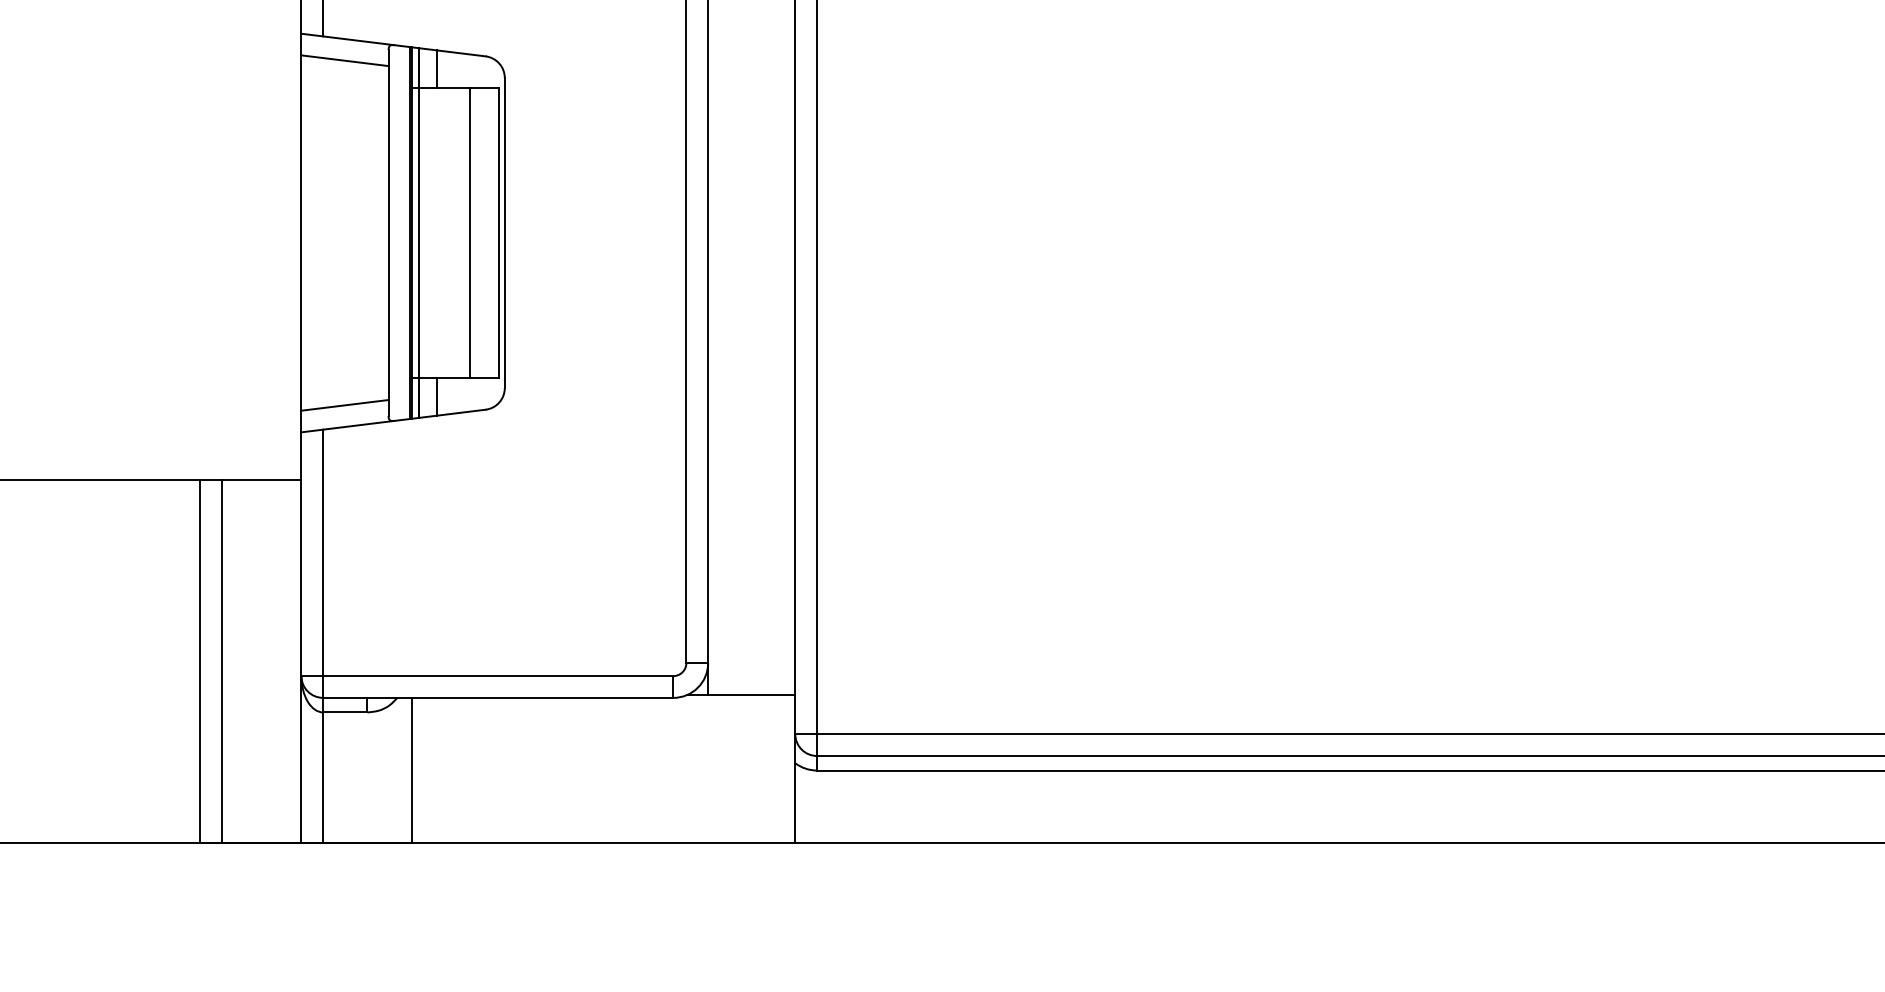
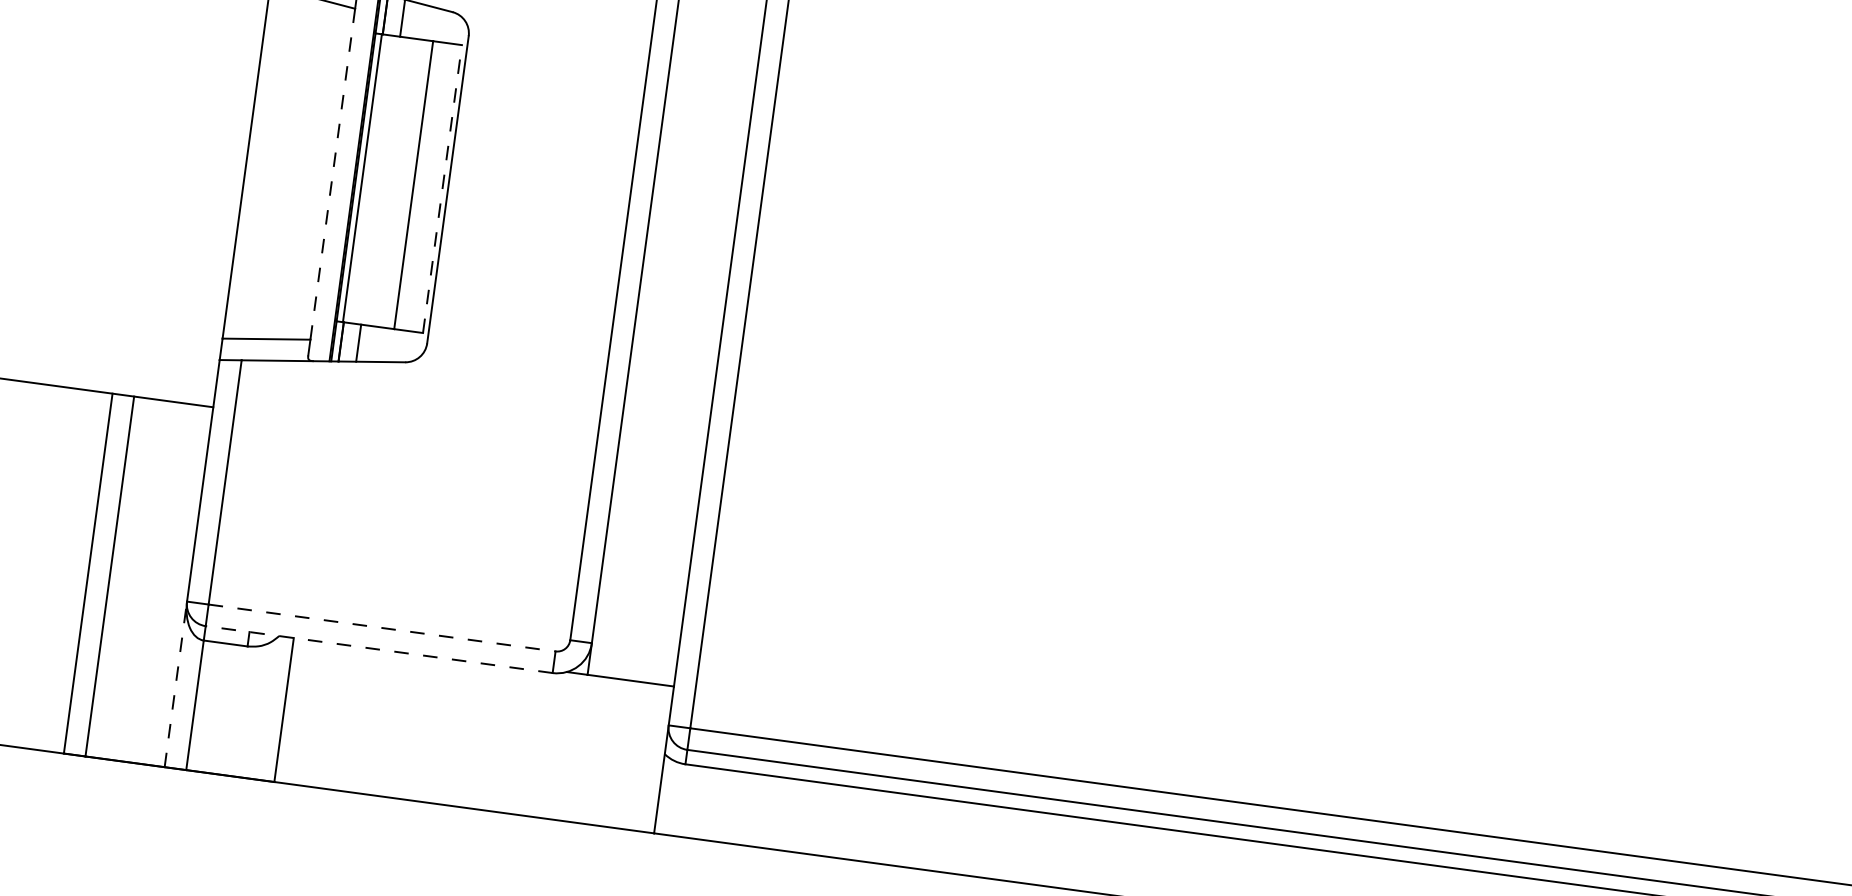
line: (499, 232) -> (442, 188), solid -> dashed
line: (388, 233) -> (332, 174), solid -> dashed
line: (498, 676) -> (382, 628), solid -> dashed
line: (497, 697) -> (378, 649), solid -> dashed
line: (301, 759) -> (175, 684), solid -> dashed

